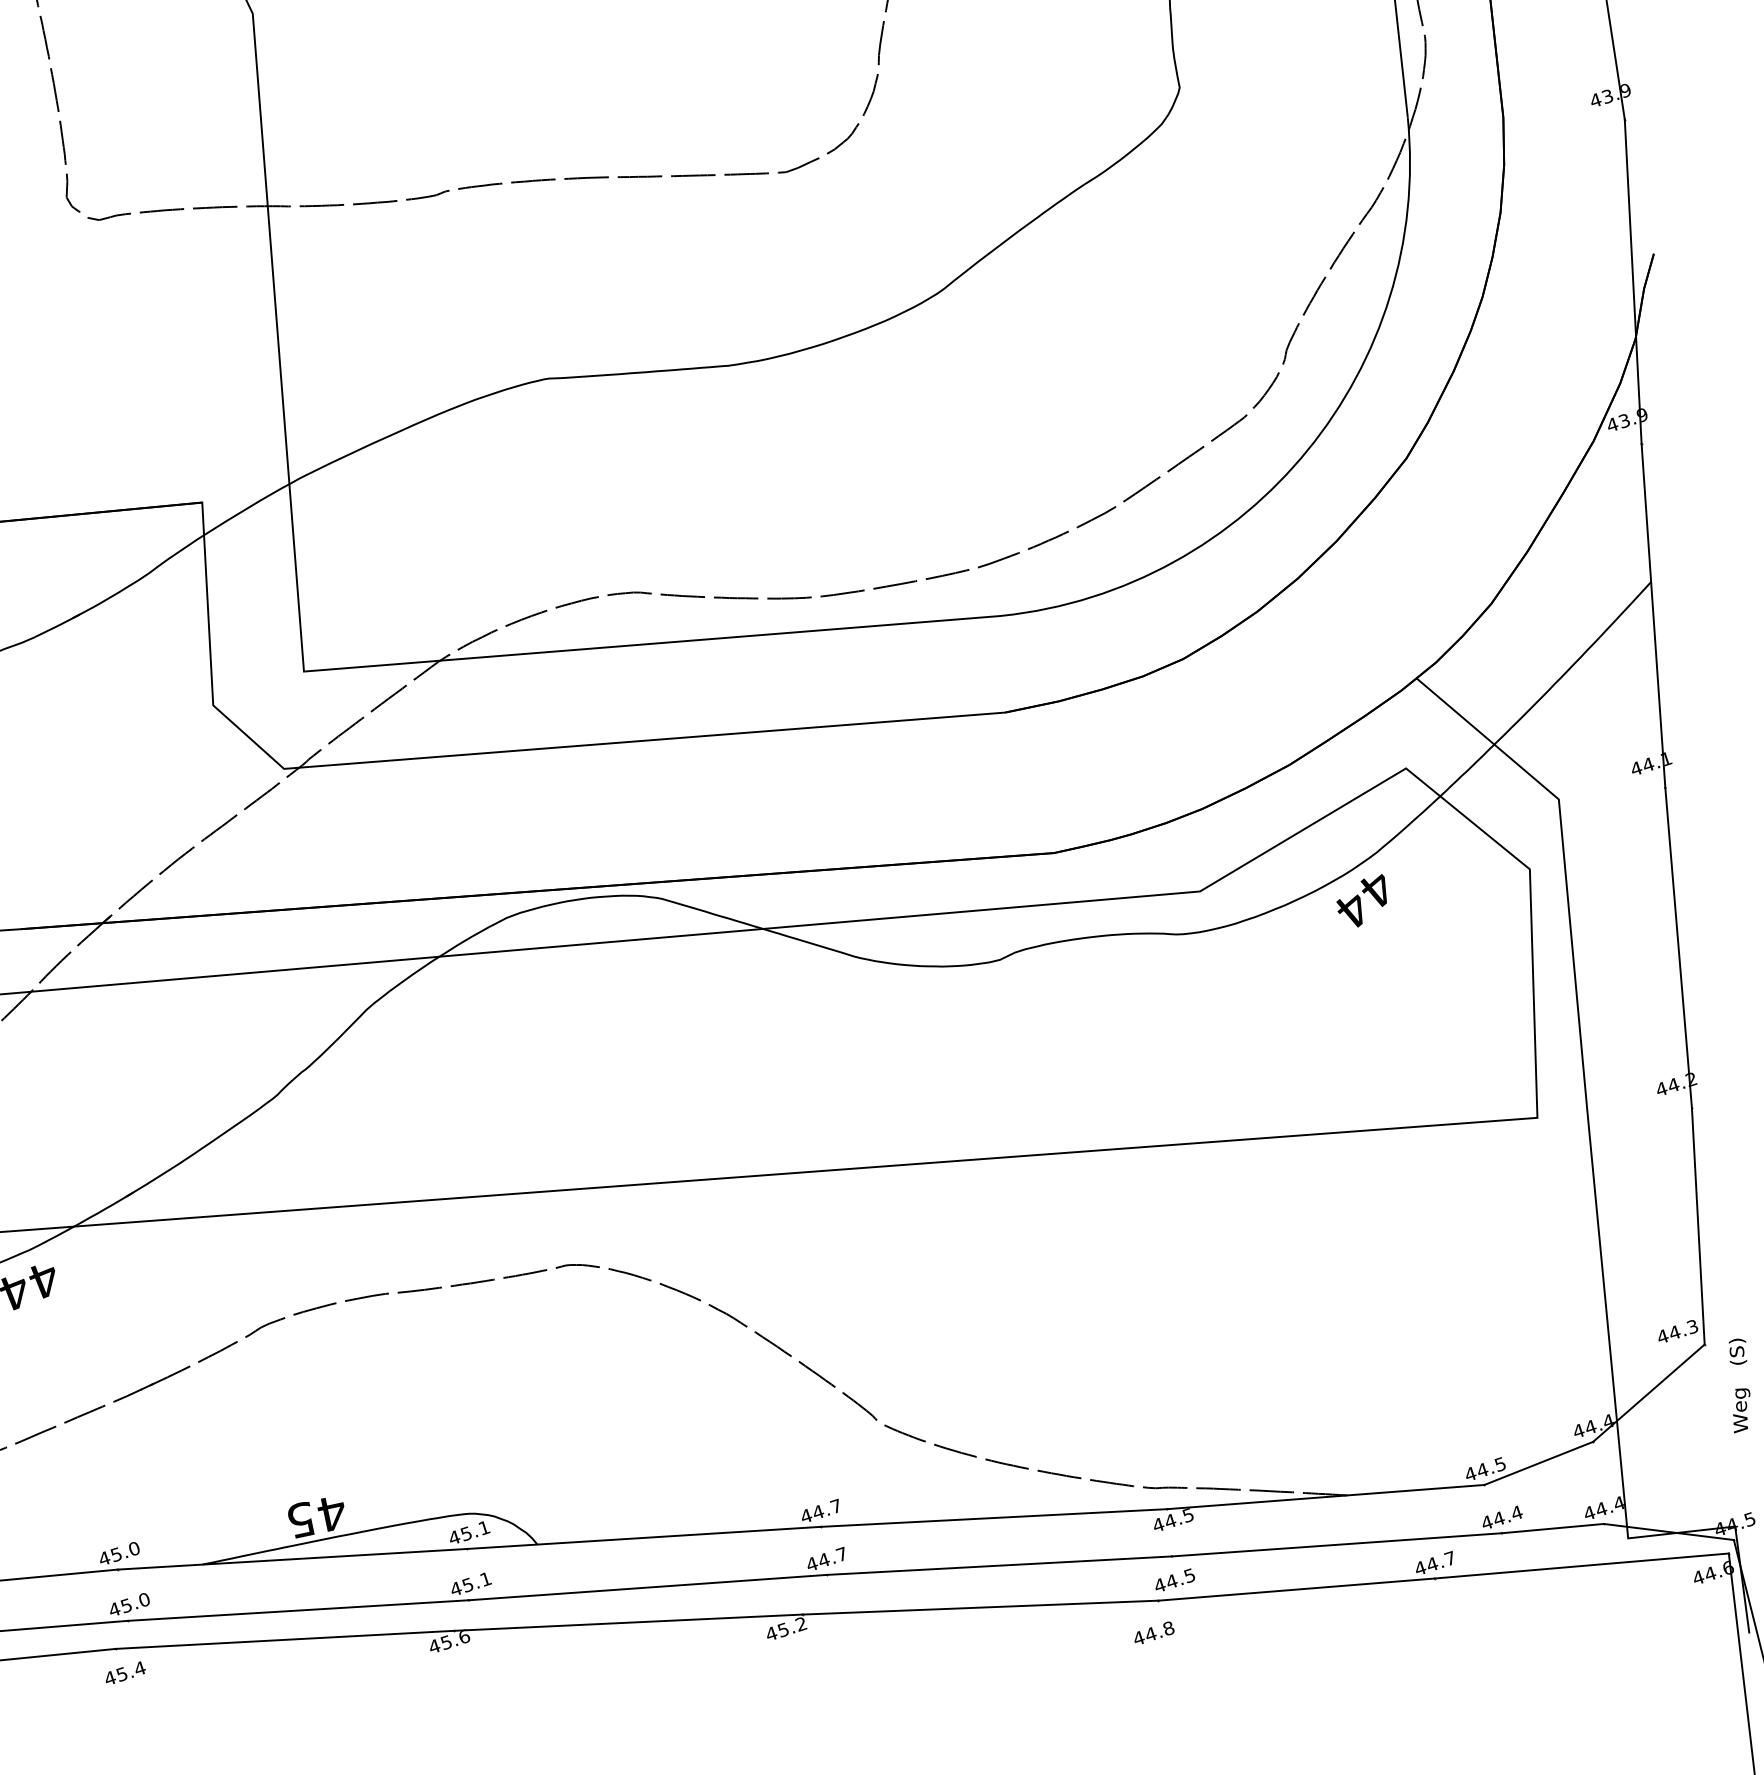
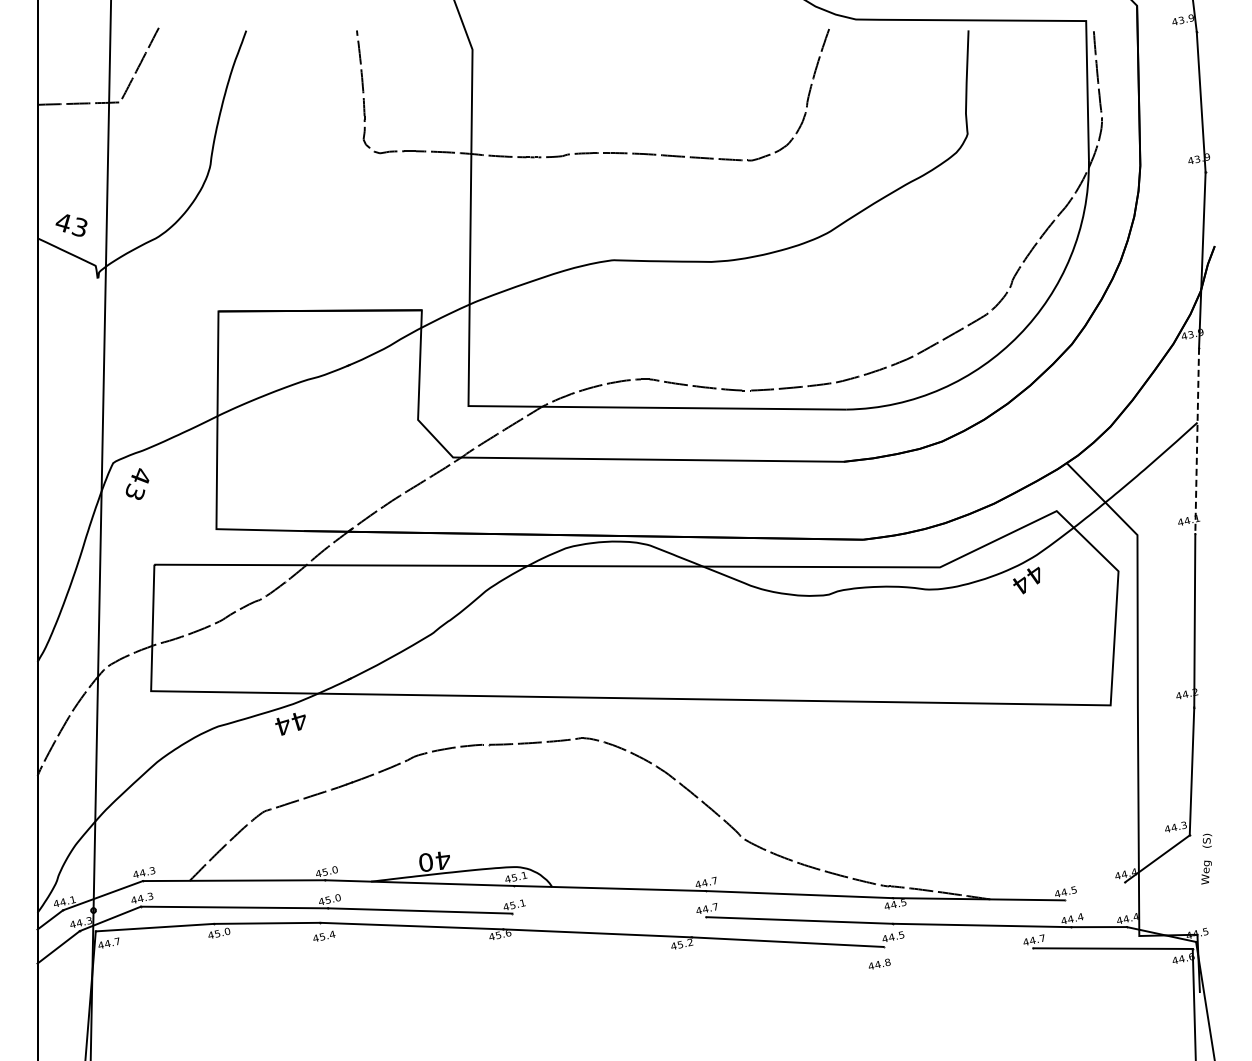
line: (1654, 616) -> (1197, 441), solid -> dashed
line: (1538, 1463) -> (1094, 891), removed
text: (299, 1518) -> (425, 861), 45 -> 40
line: (647, 1587) -> (609, 915), removed
line: (1296, 1589) -> (958, 947), removed

